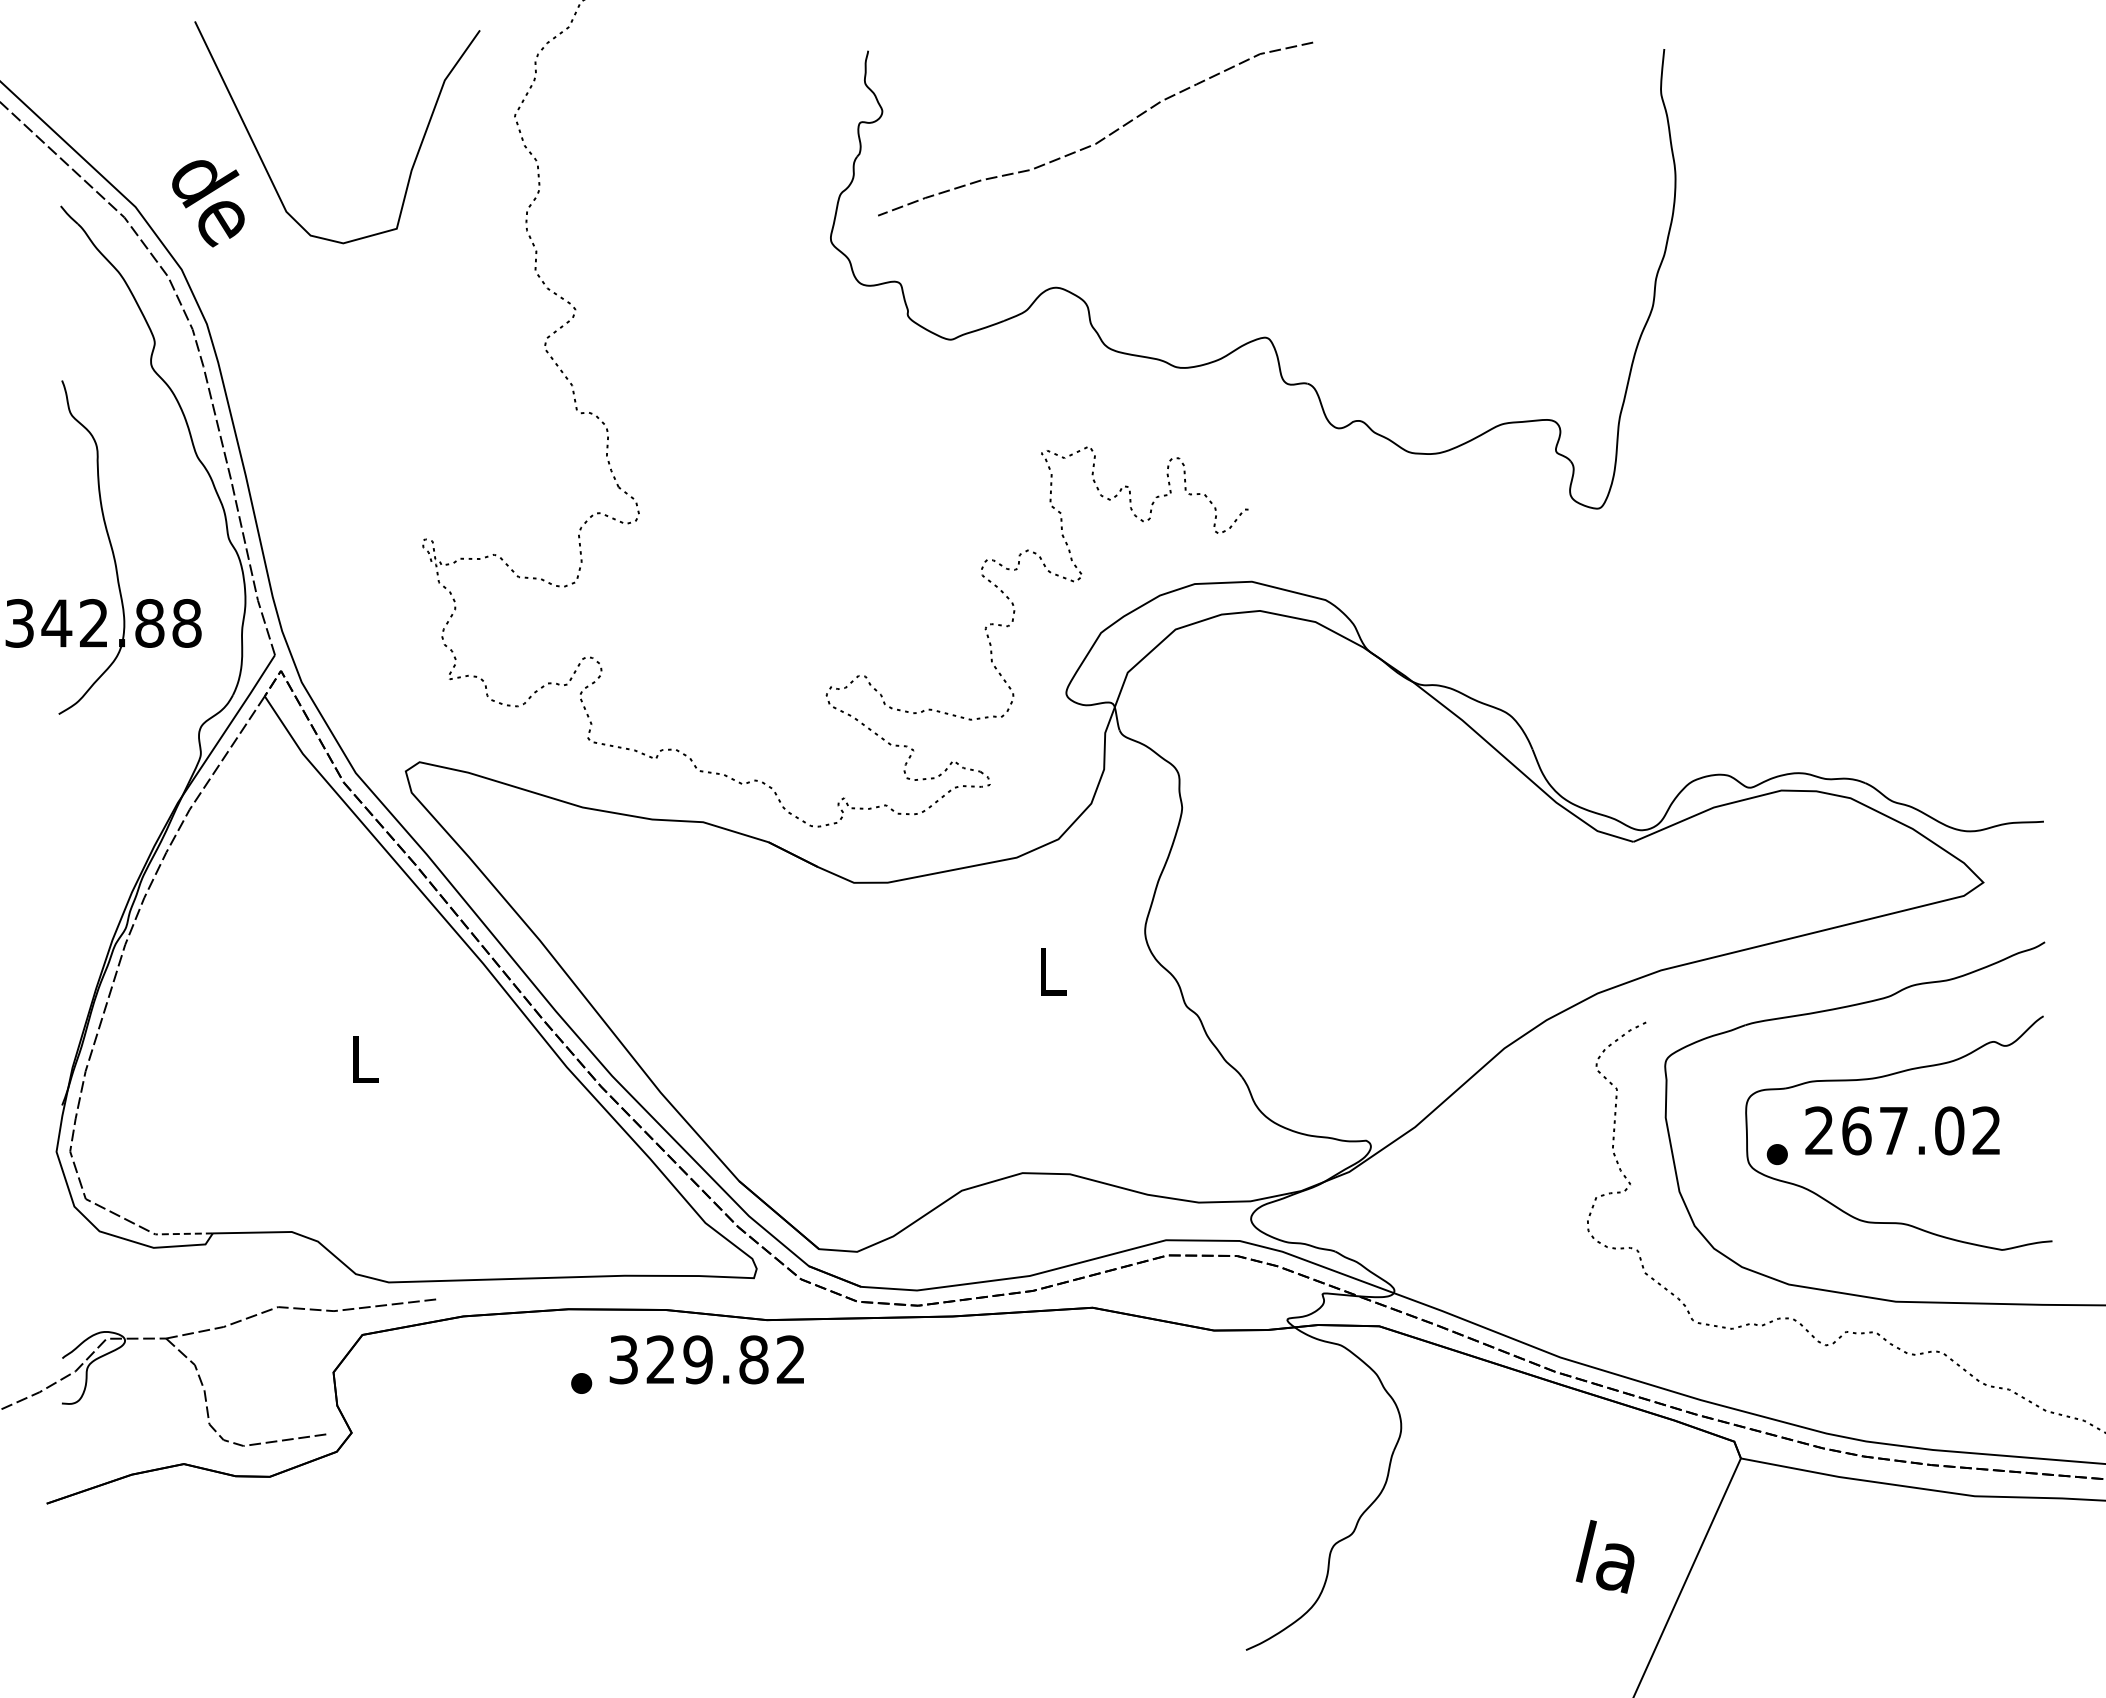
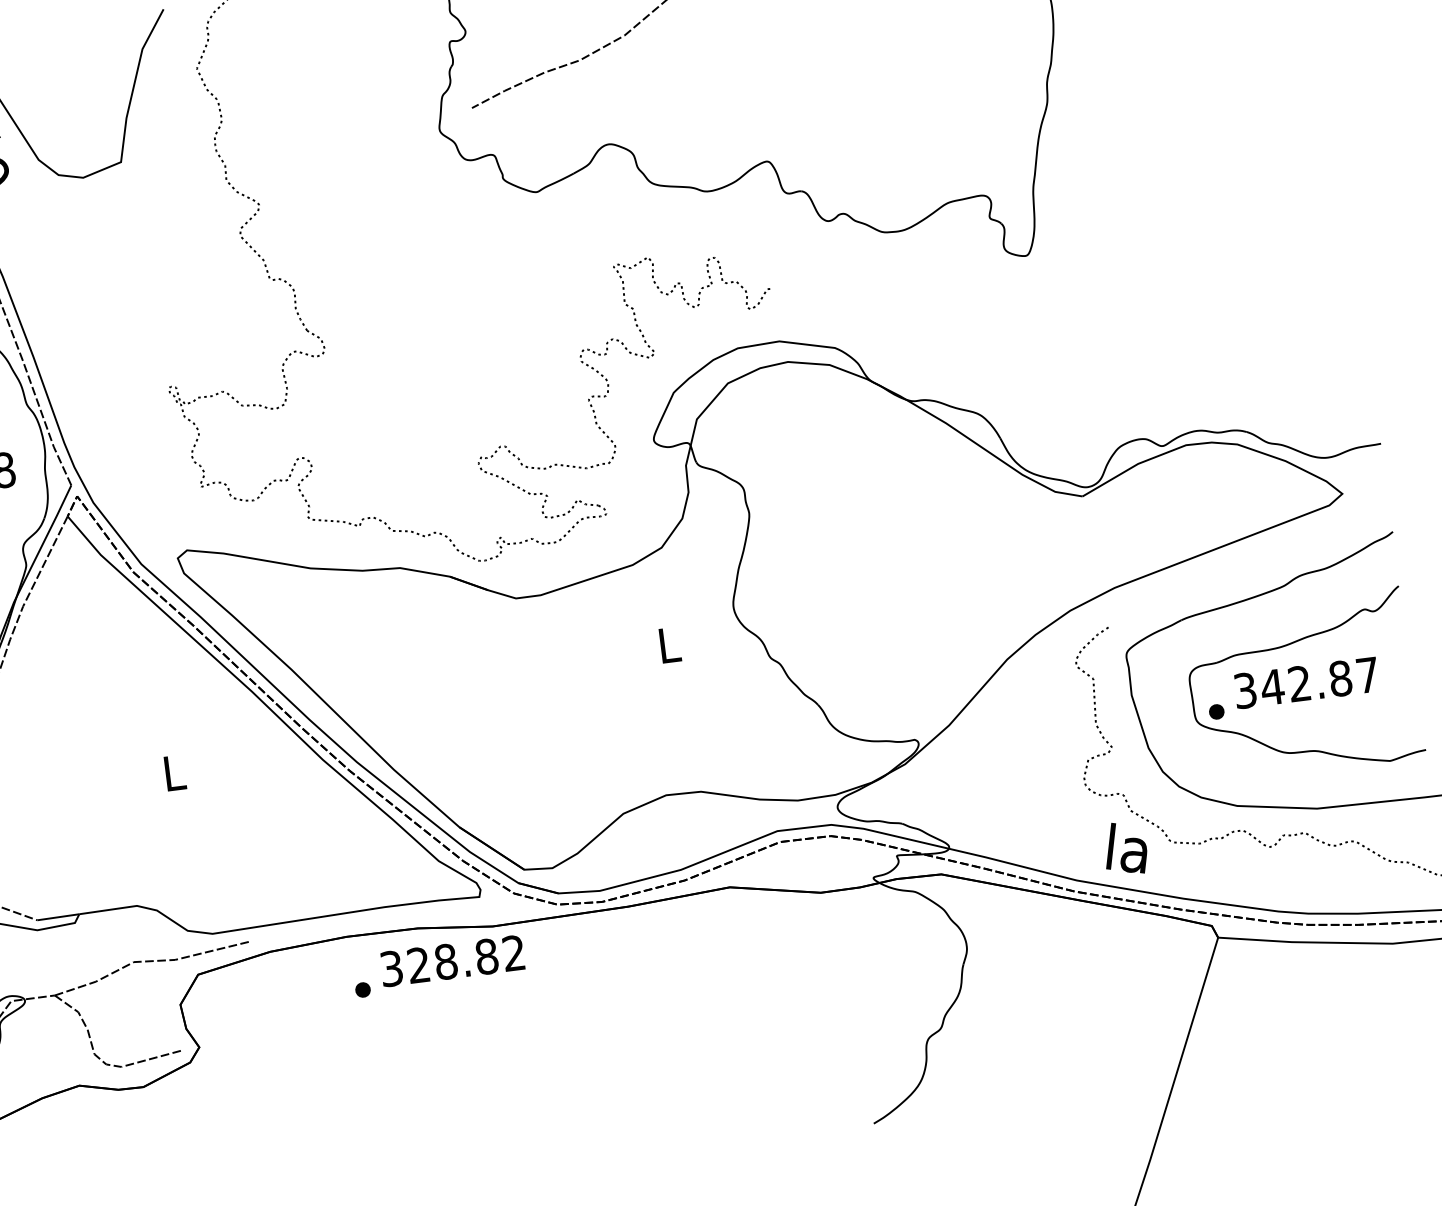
text: (1902, 1130) -> (1306, 682), 267.02 -> 342.87
line: (184, 1233) -> (58, 916), dashed -> solid
text: (697, 1359) -> (445, 961), 329.82 -> 328.82
text: (1604, 1556) -> (1124, 848), moved

